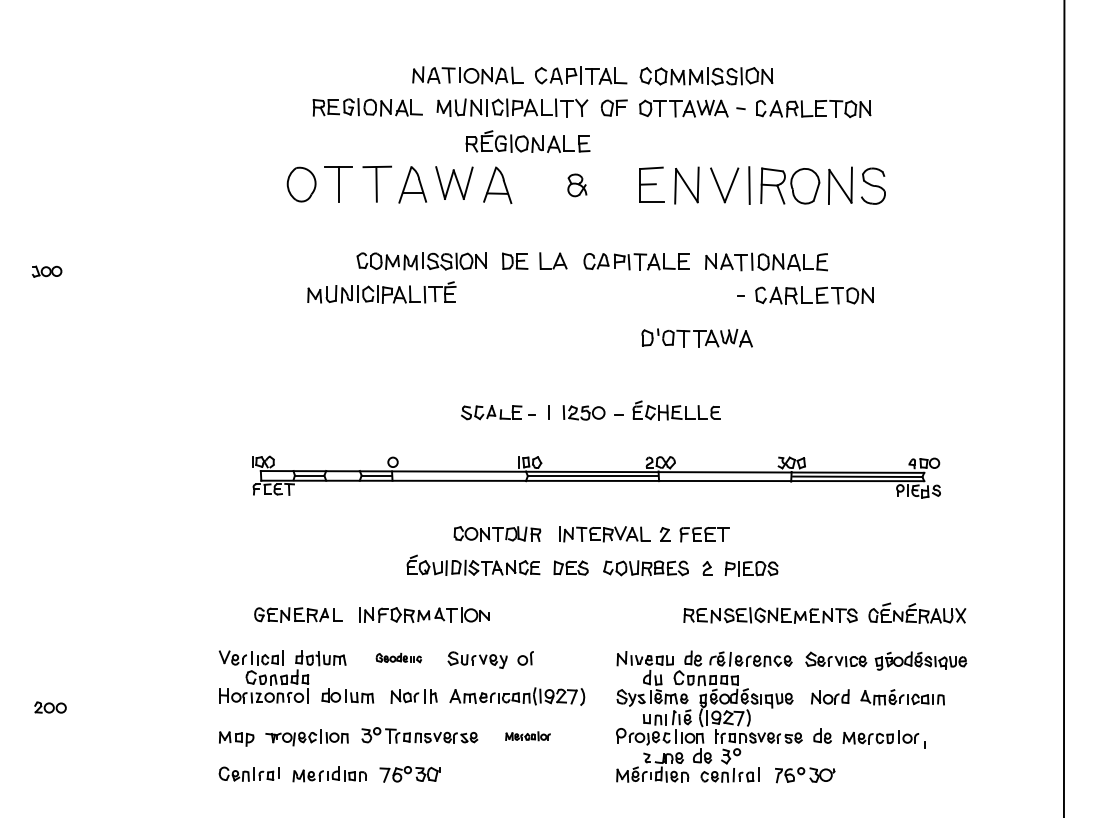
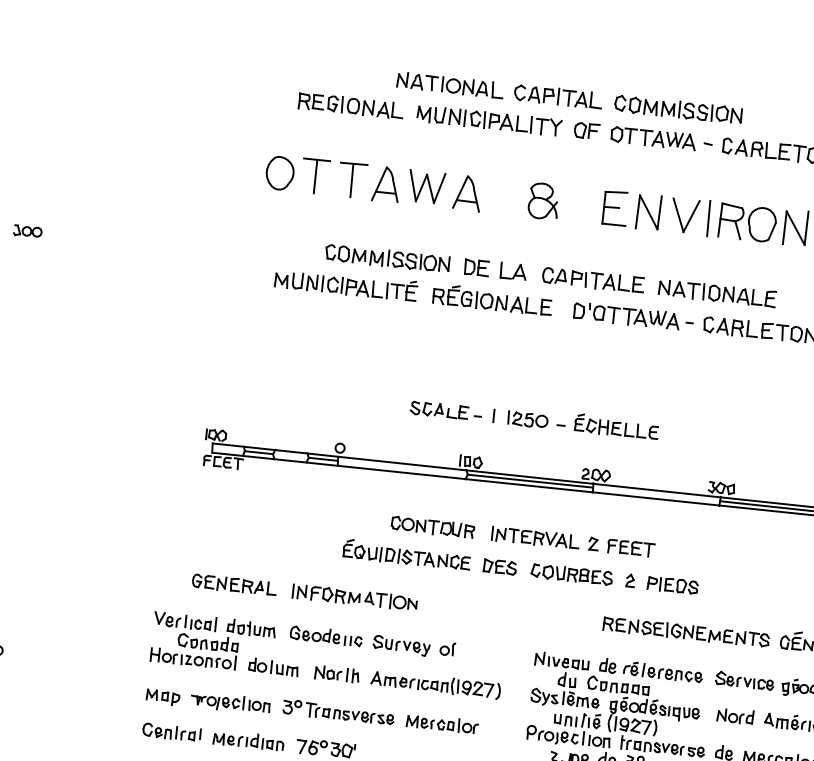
part: (527, 141) -> (492, 299), moved
part: (577, 185) -> (544, 201), size x1.67
part: (696, 337) -> (626, 315), moved
part: (398, 657) -> (326, 635), size x1.67
part: (527, 735) -> (441, 722), size x1.67

